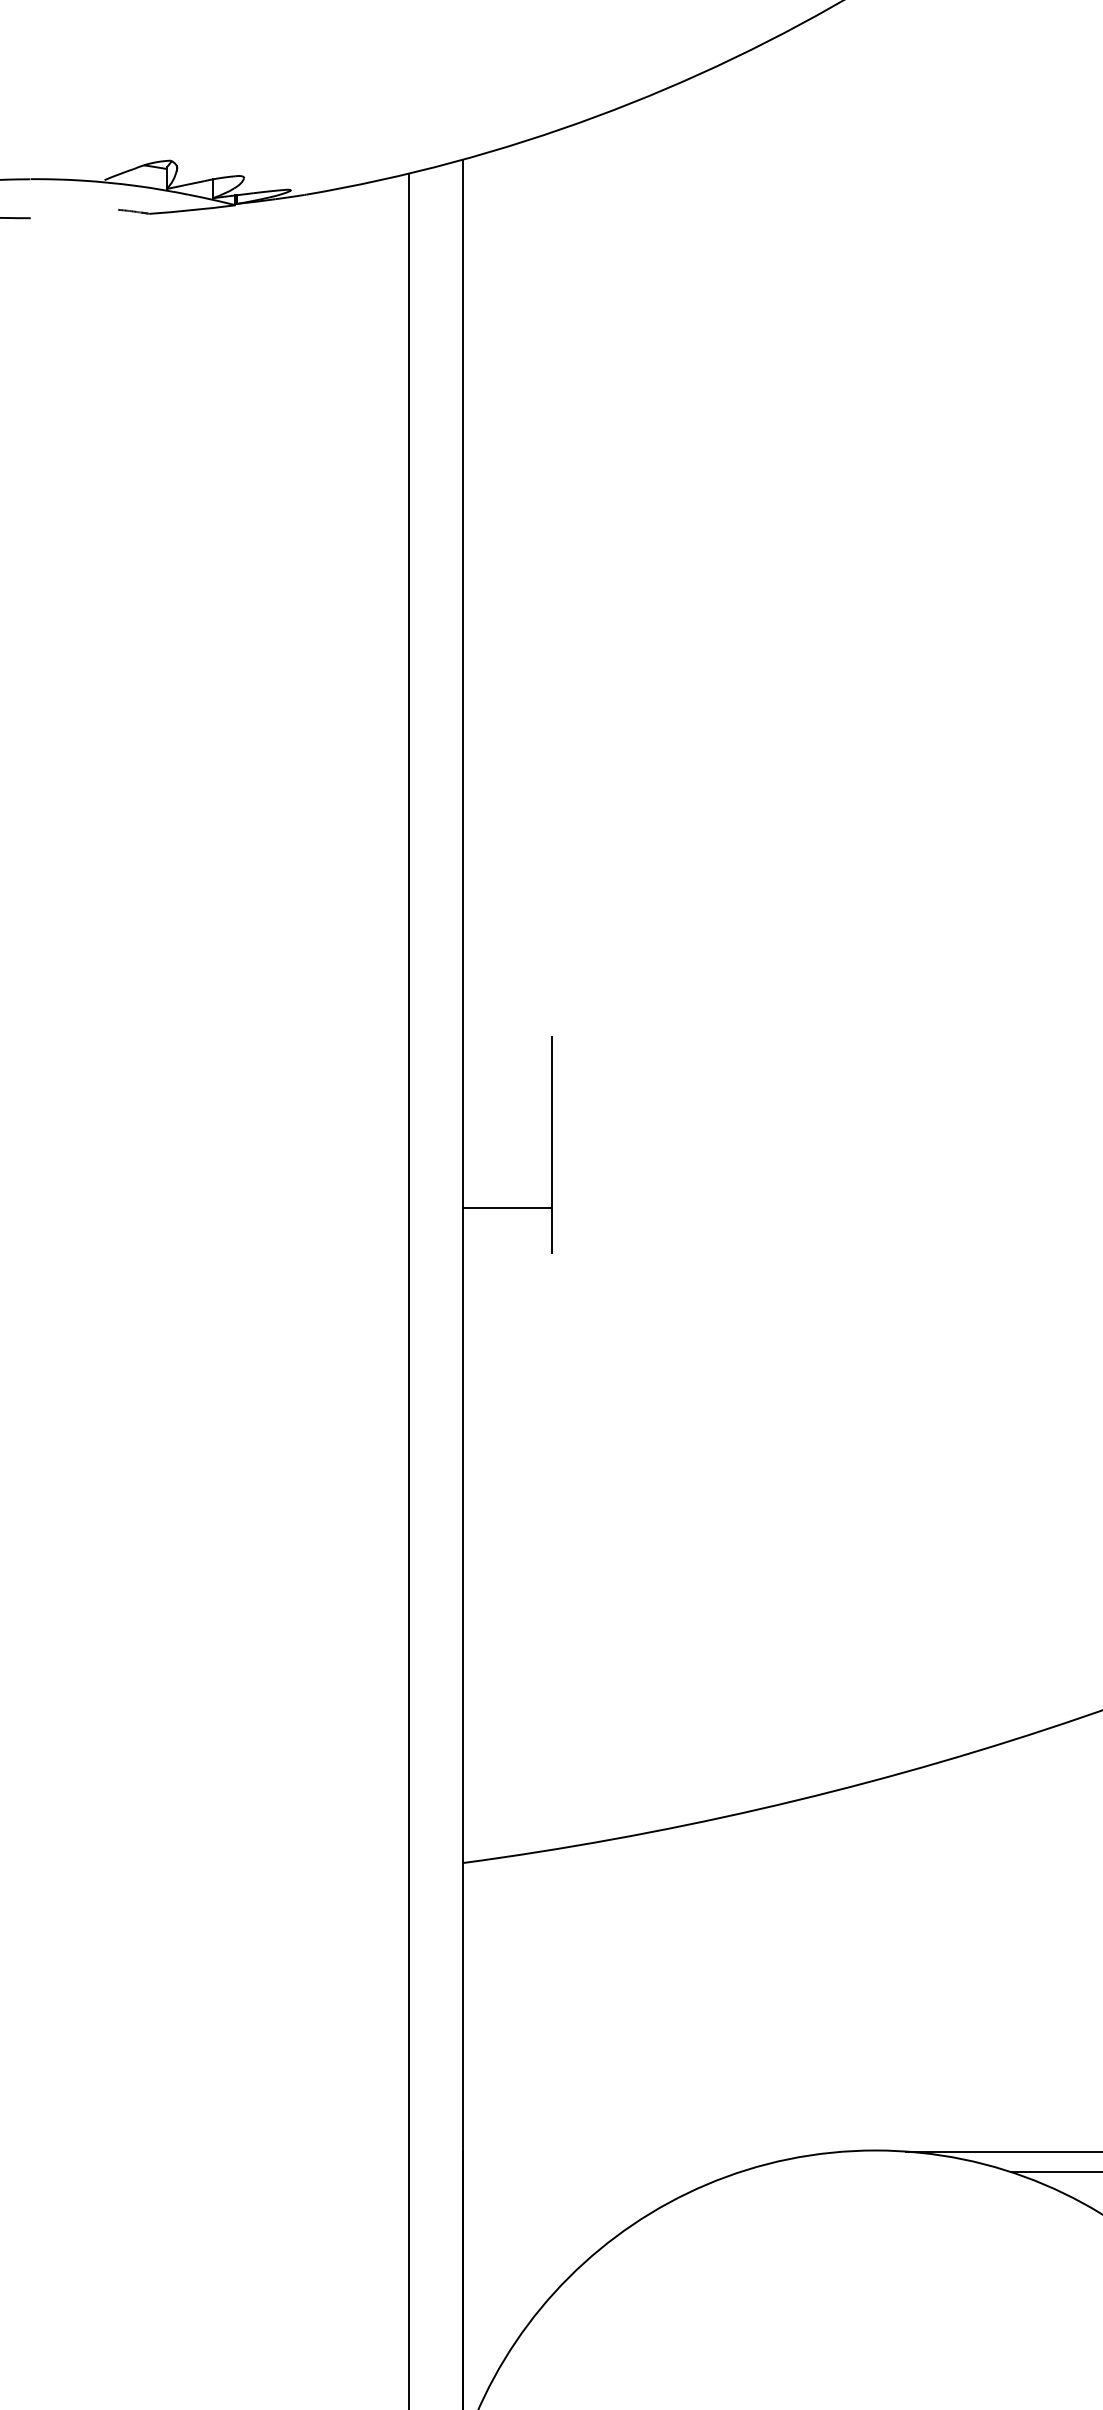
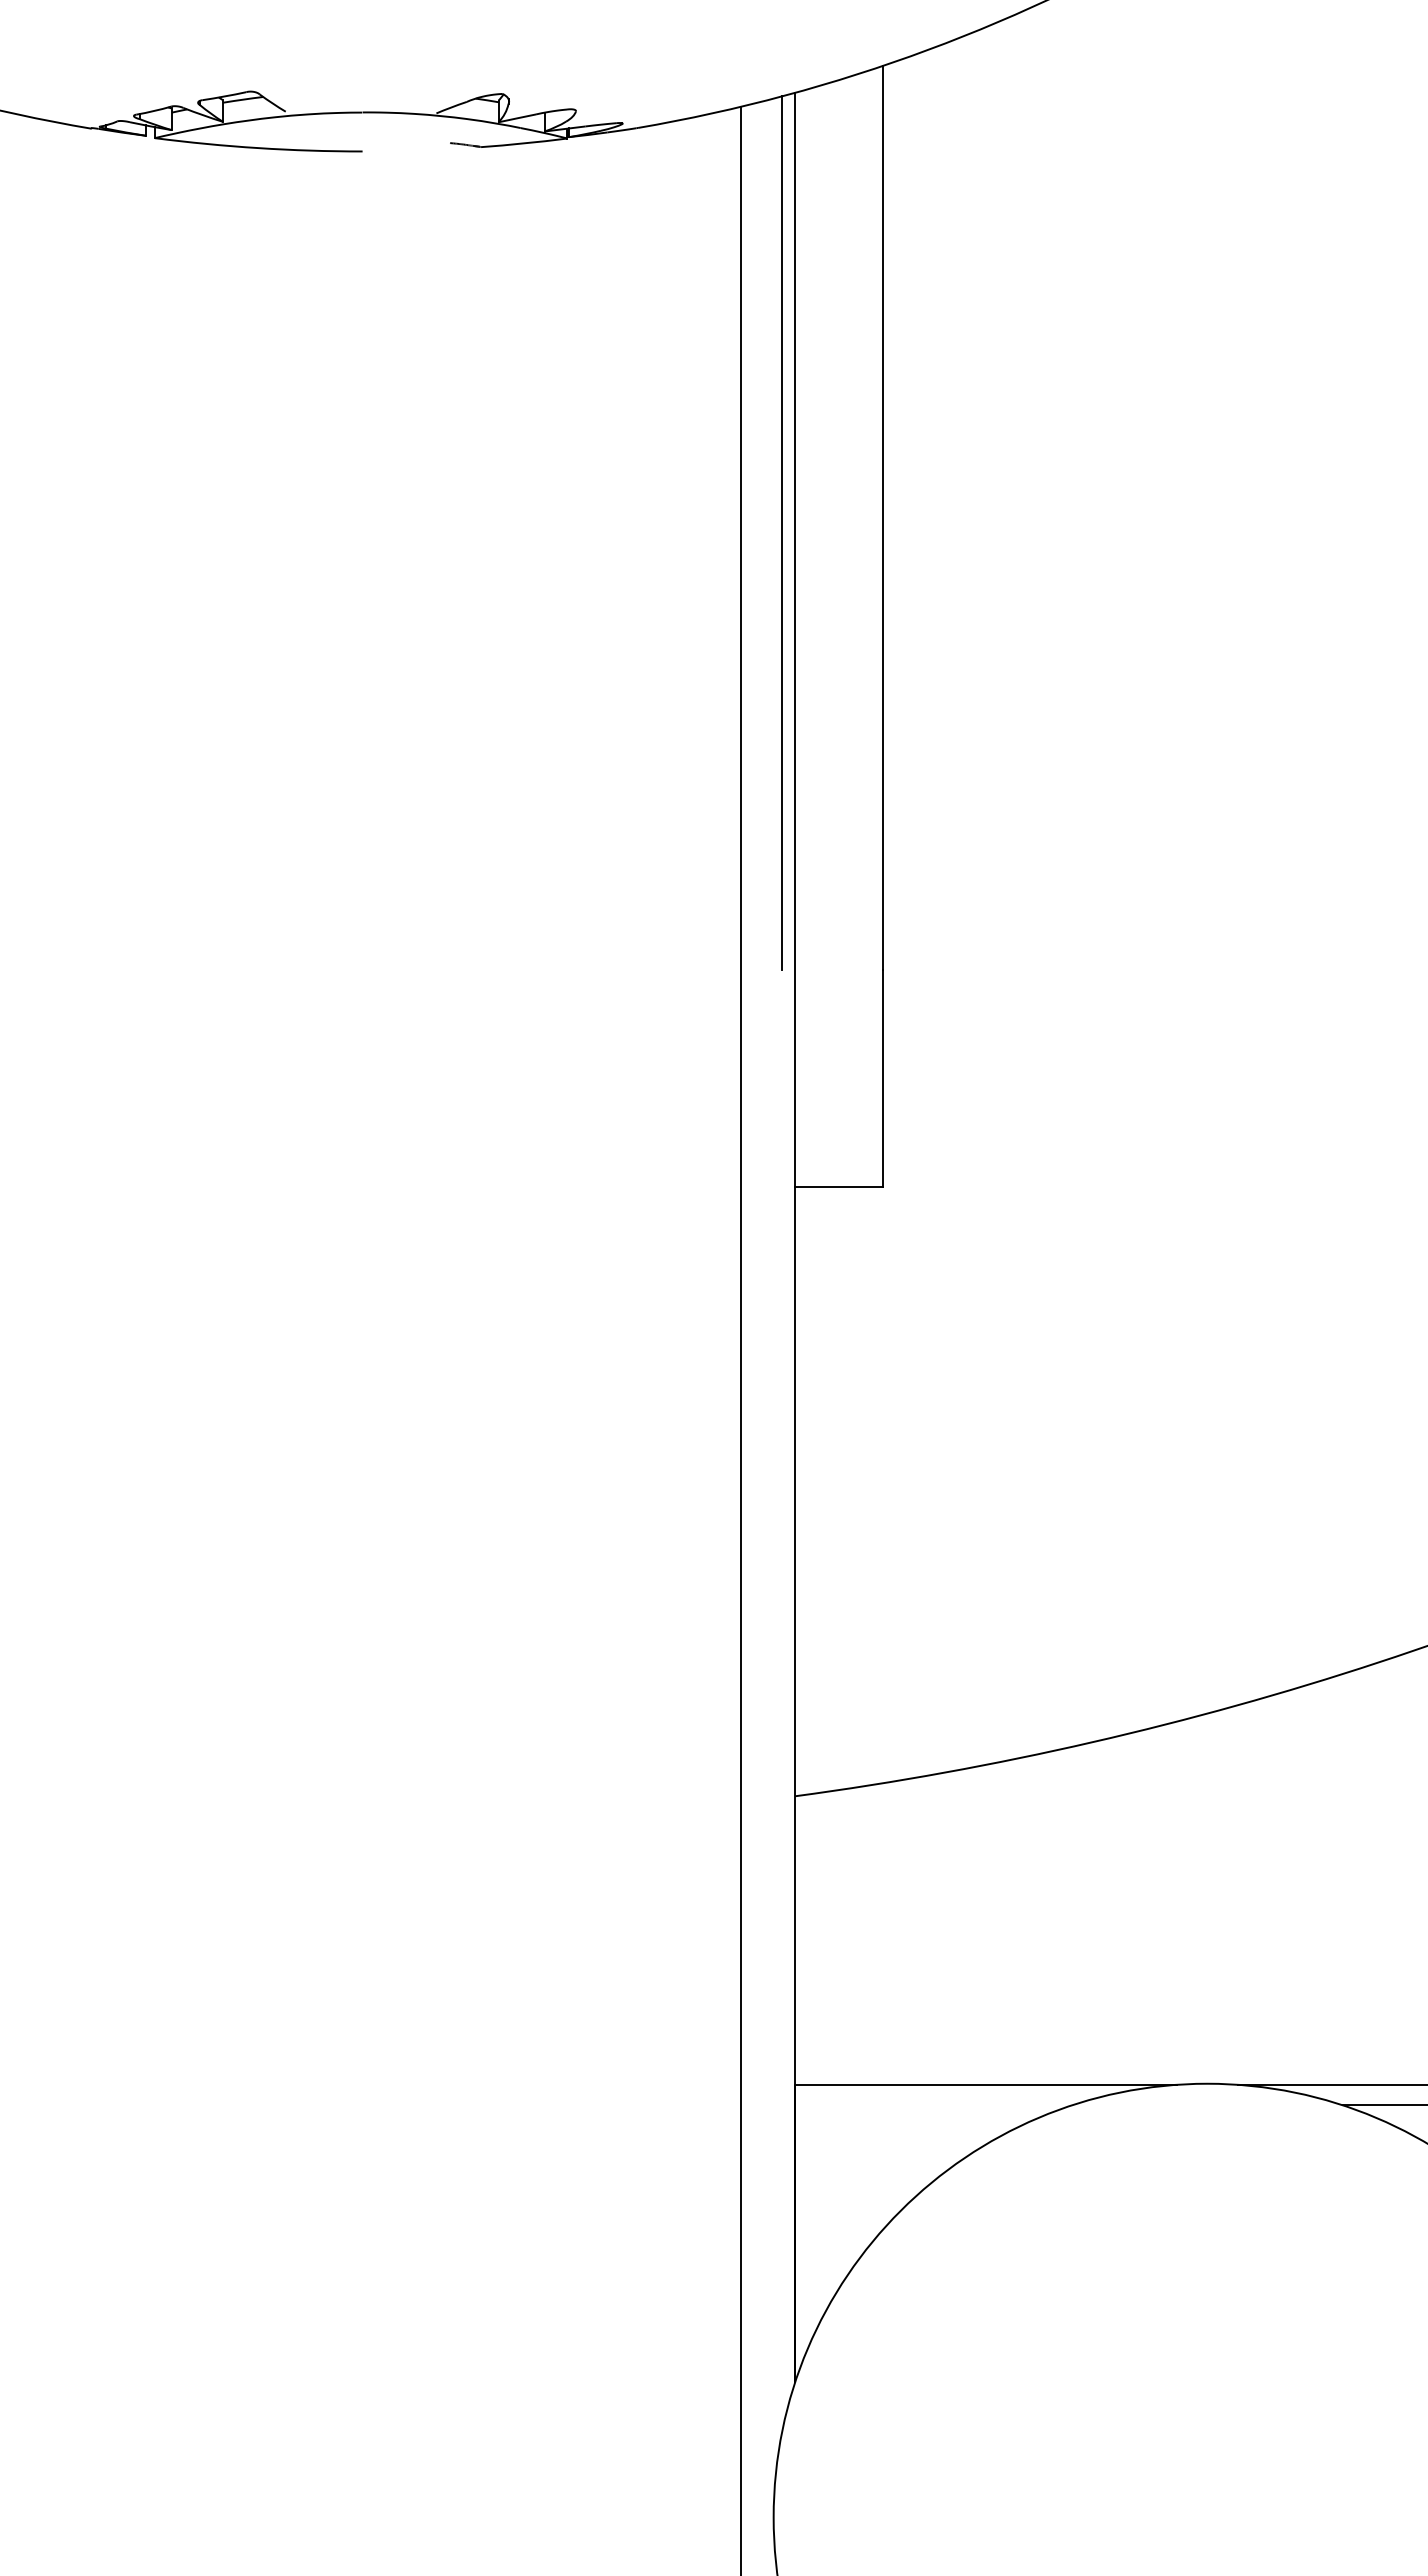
line: (551, 584) -> (883, 517), added
line: (449, 600) -> (781, 533), added
line: (507, 1208) -> (839, 1186), moved
line: (653, 2151) -> (985, 2084), added

